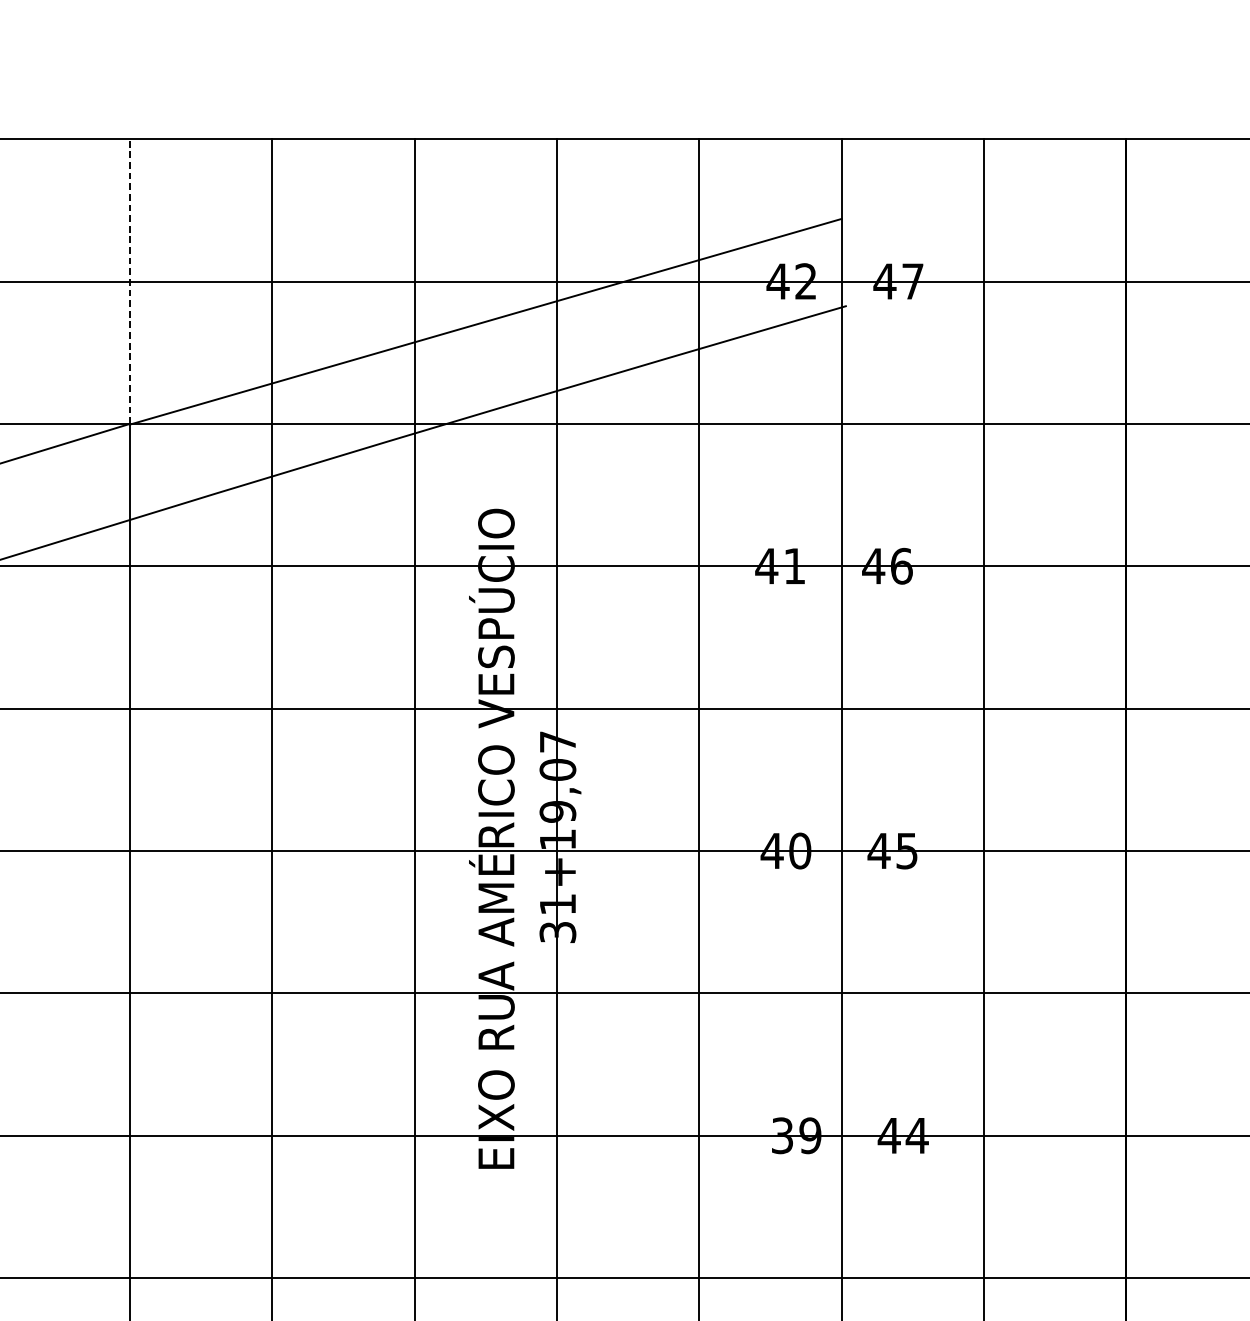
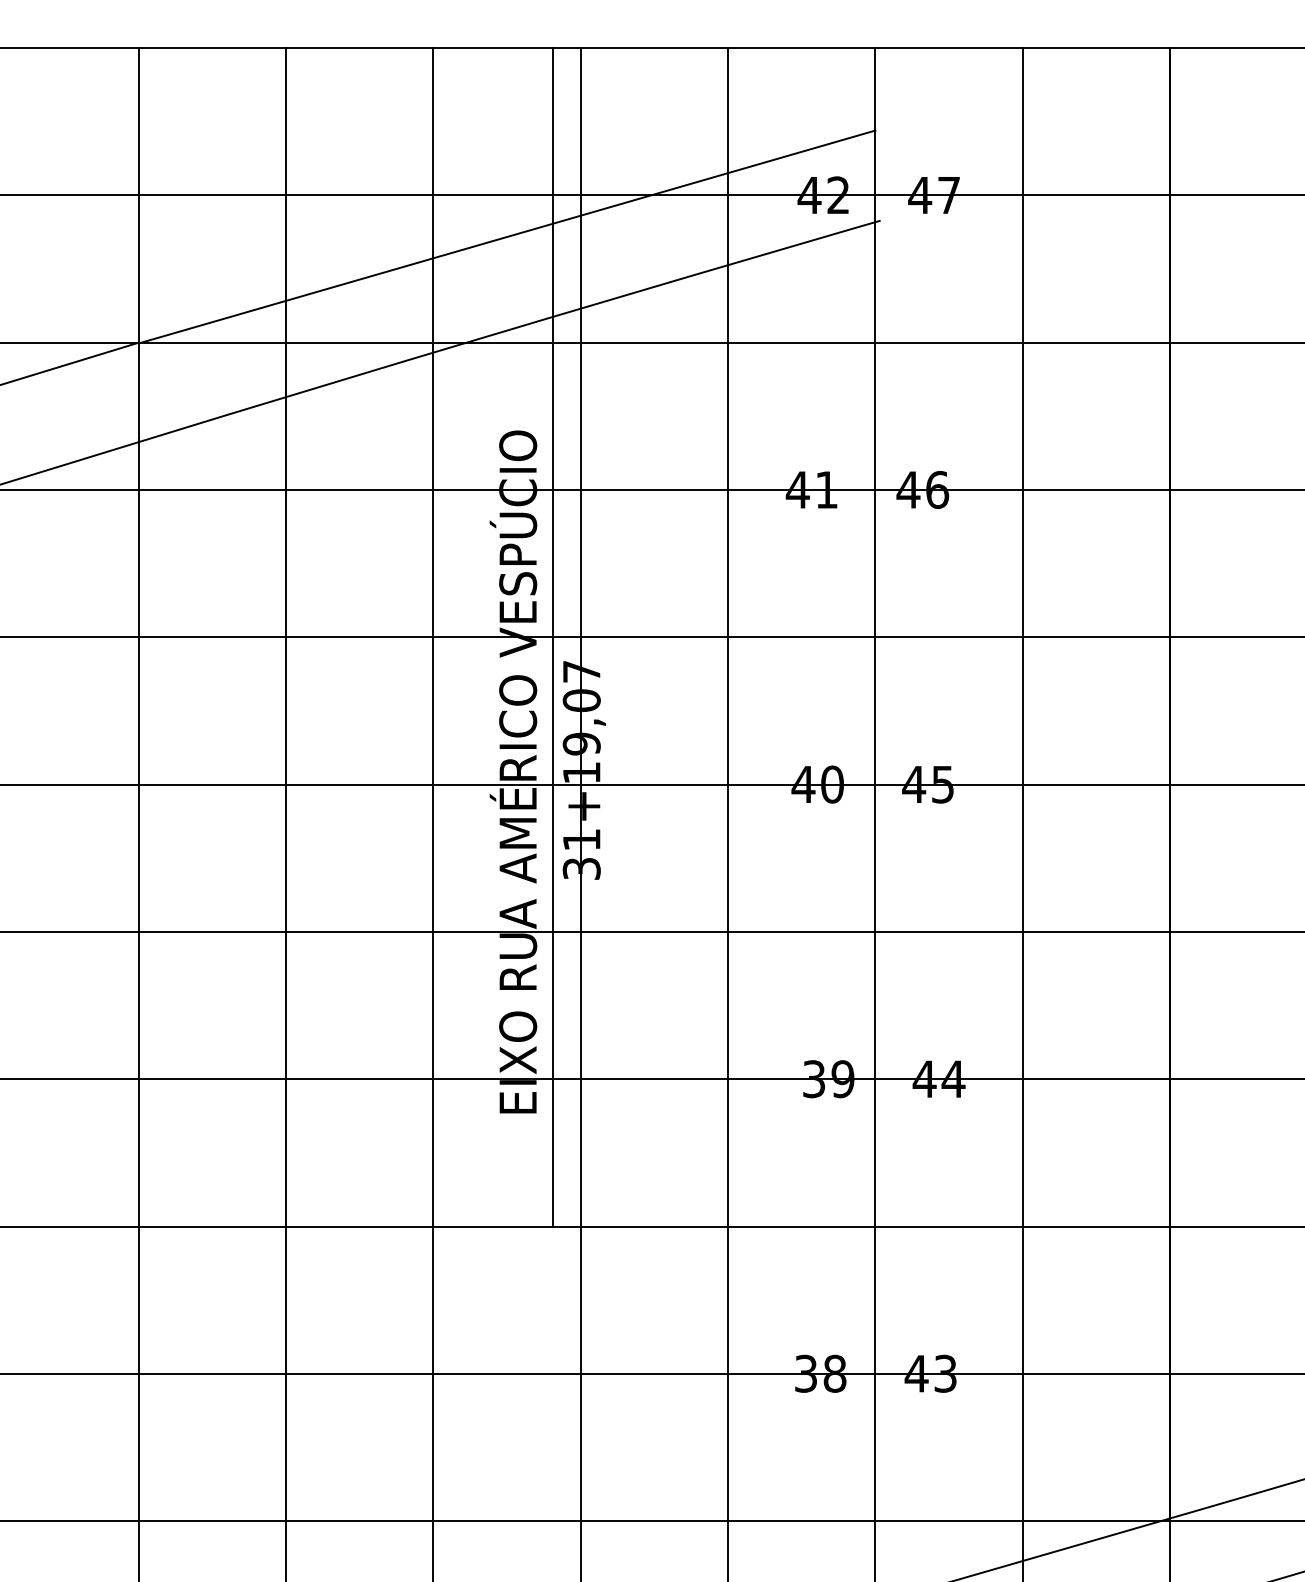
line: (129, 280) -> (138, 194), dashed -> solid
line: (530, 708) -> (553, 637), added

